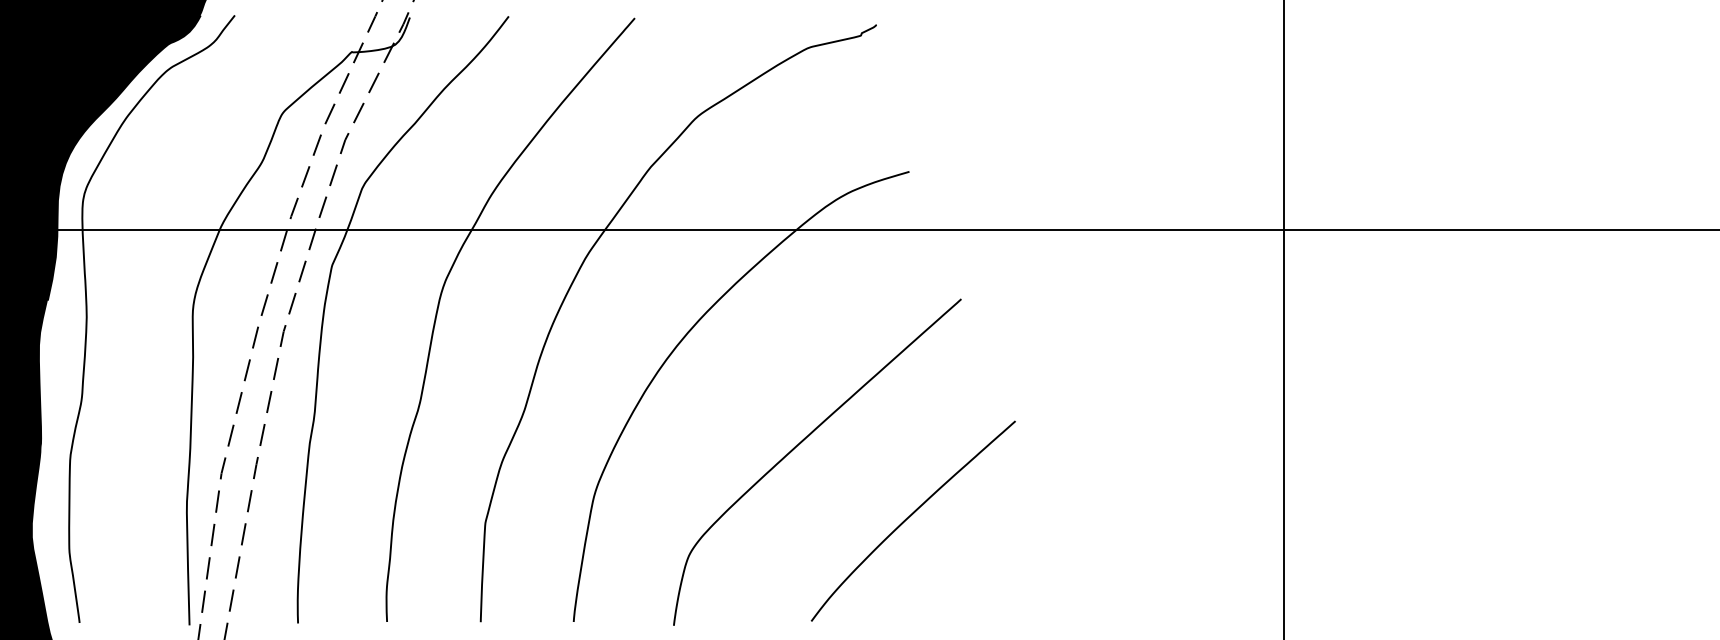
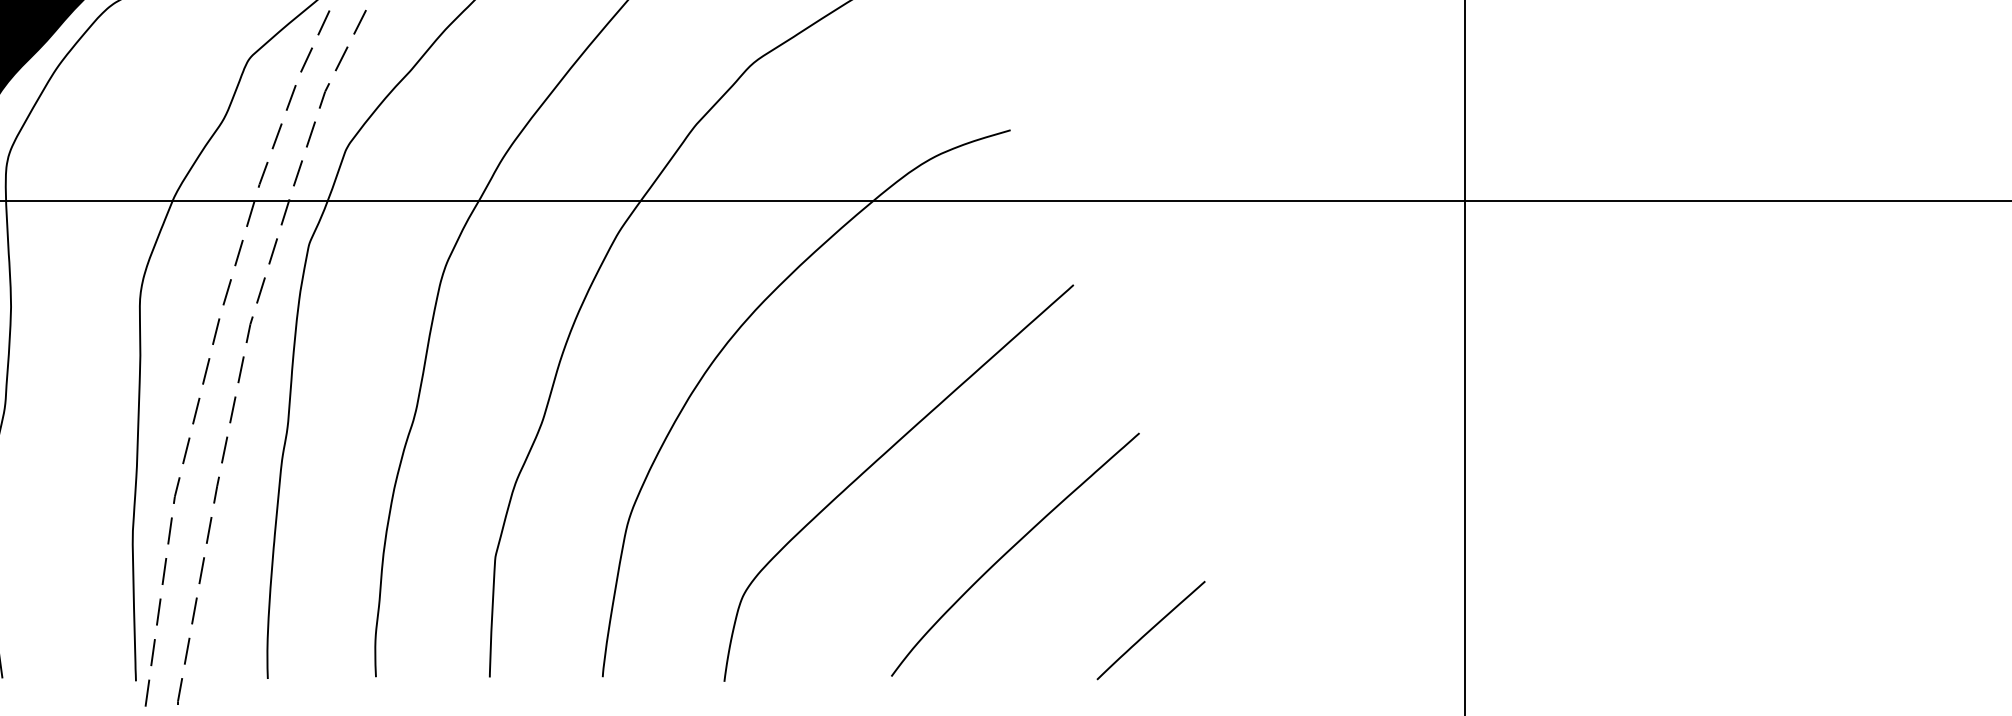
line: (1024, 583) -> (1150, 630), added

